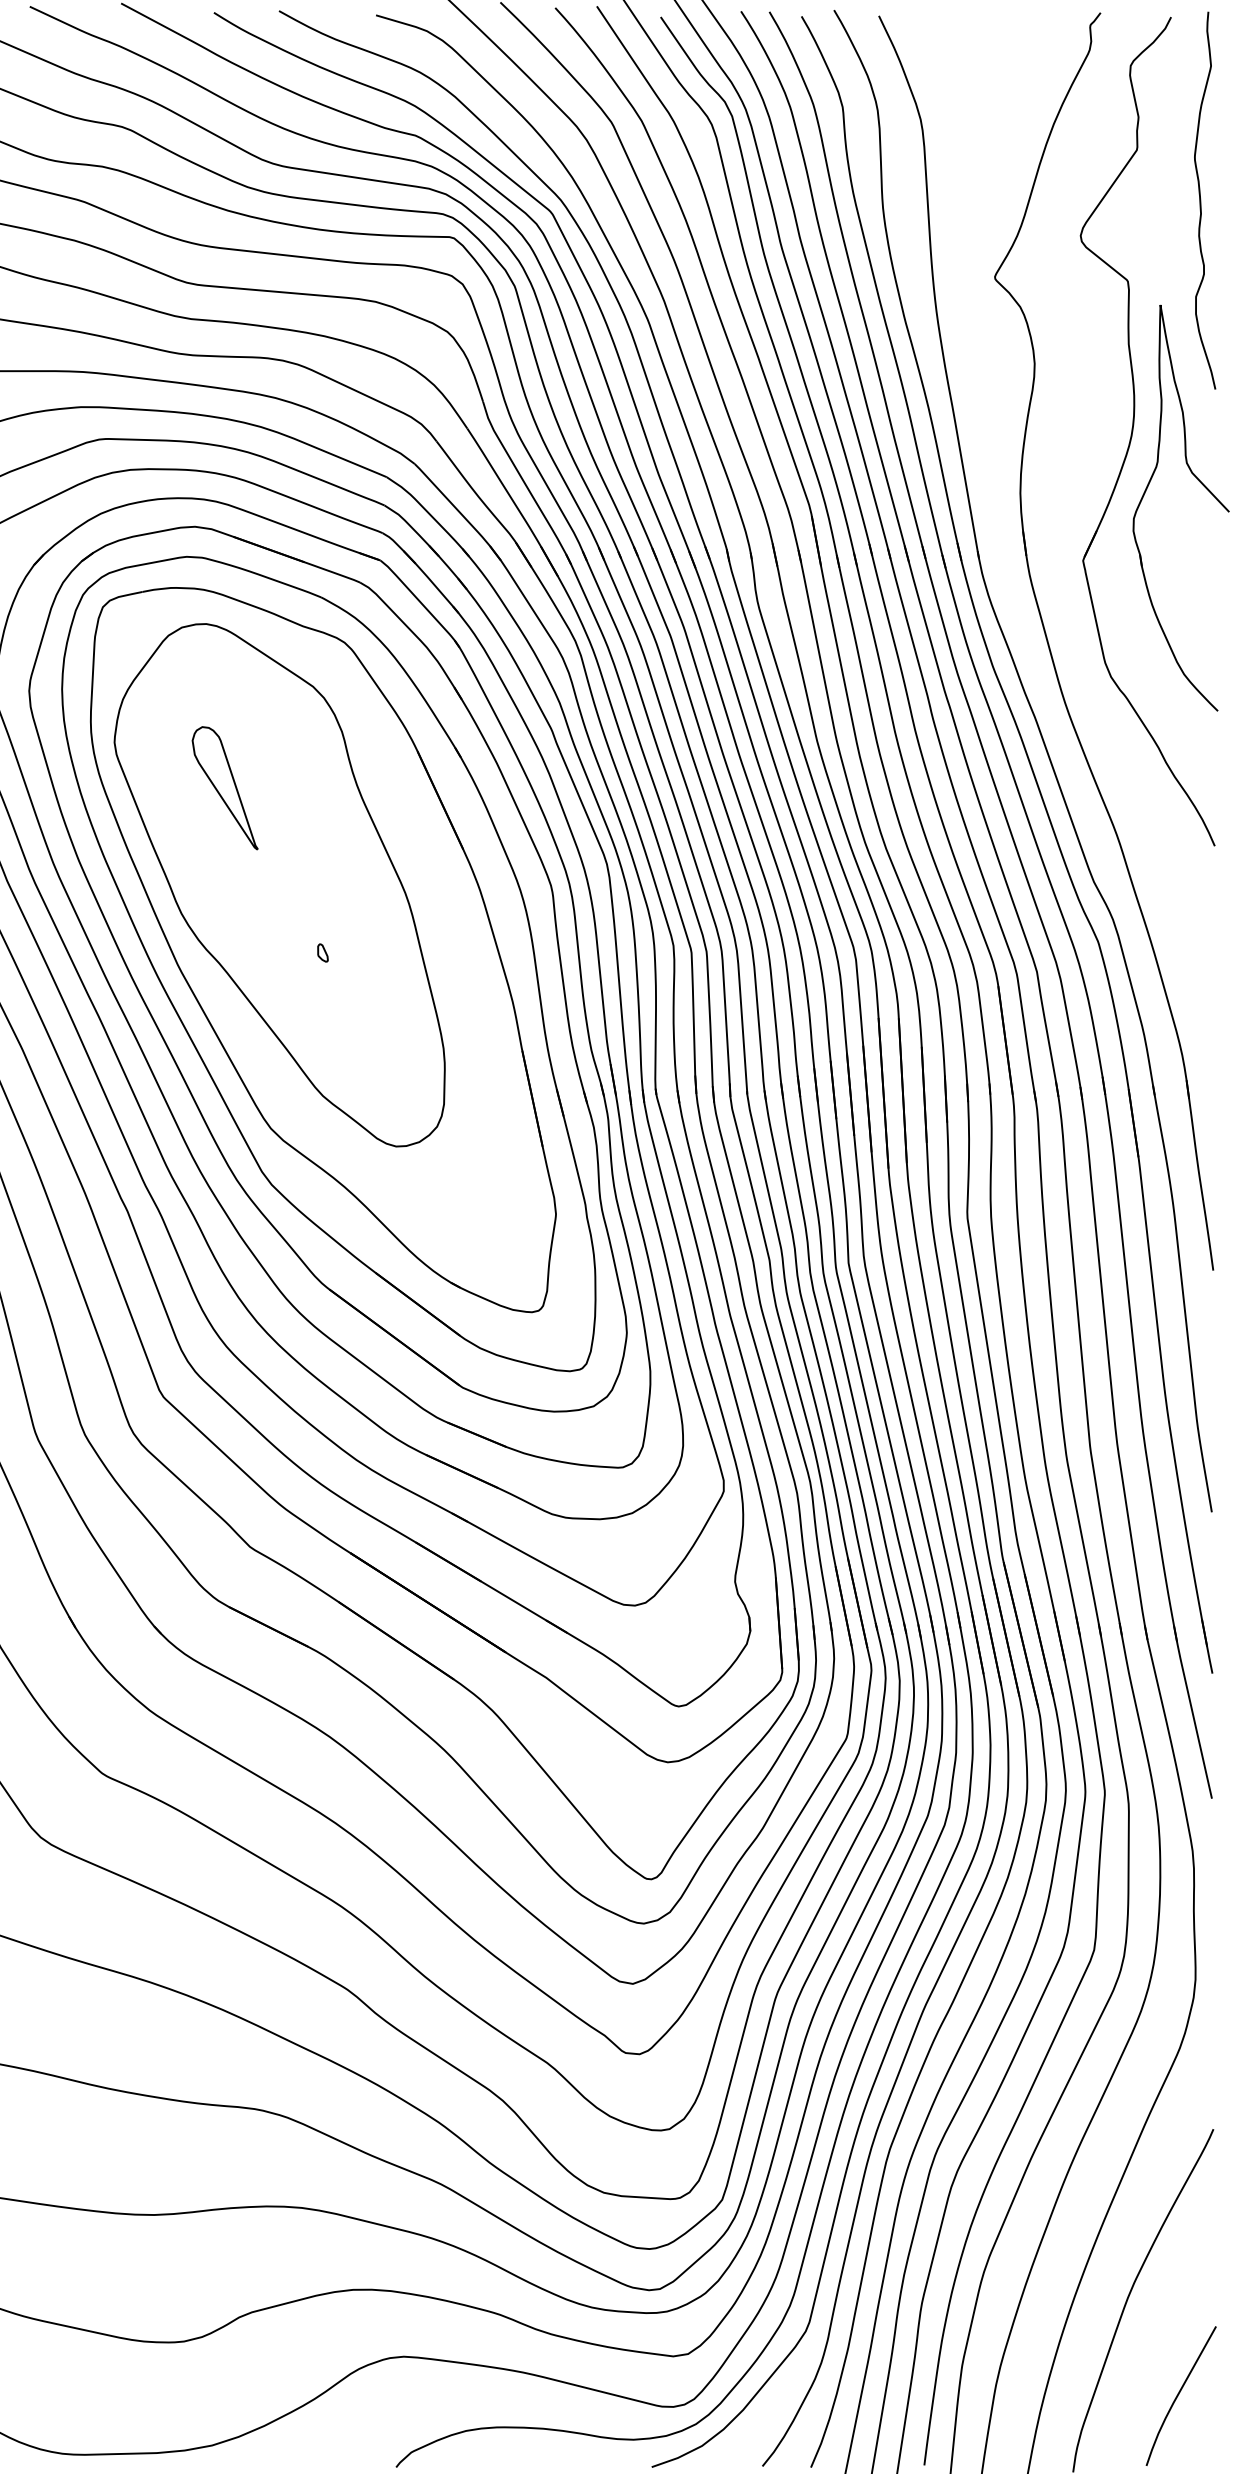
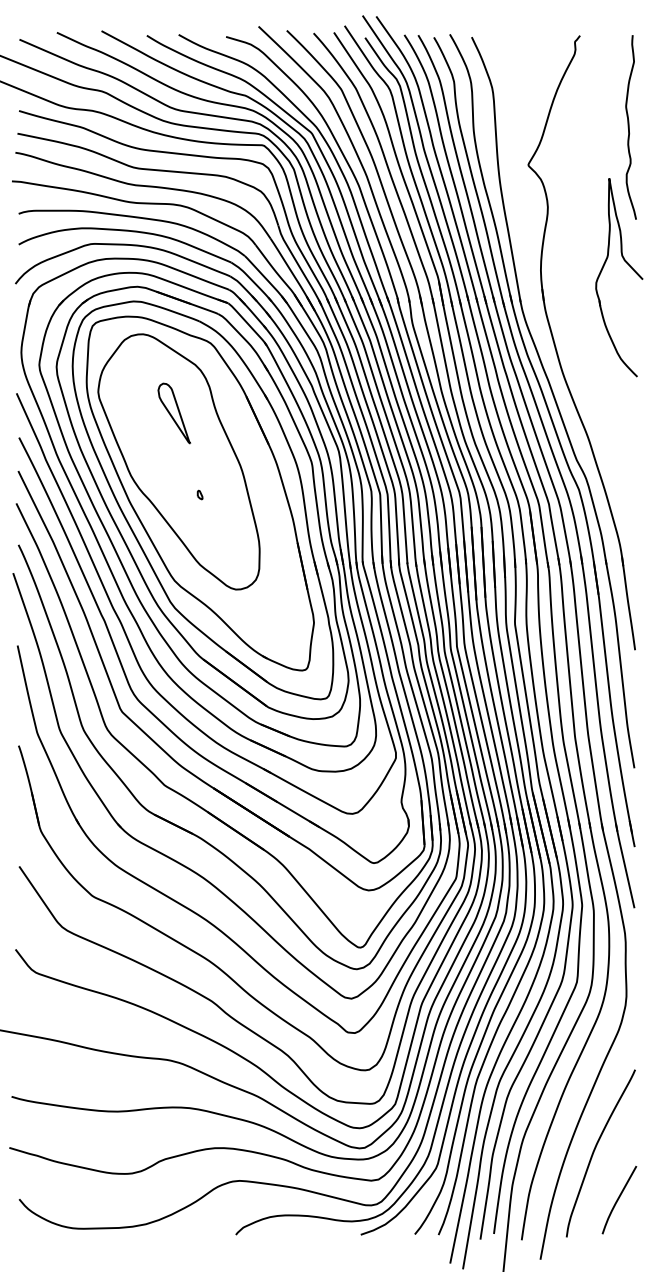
part: (1146, 430) -> (602, 239), removed
part: (225, 788) -> (174, 413), moved

